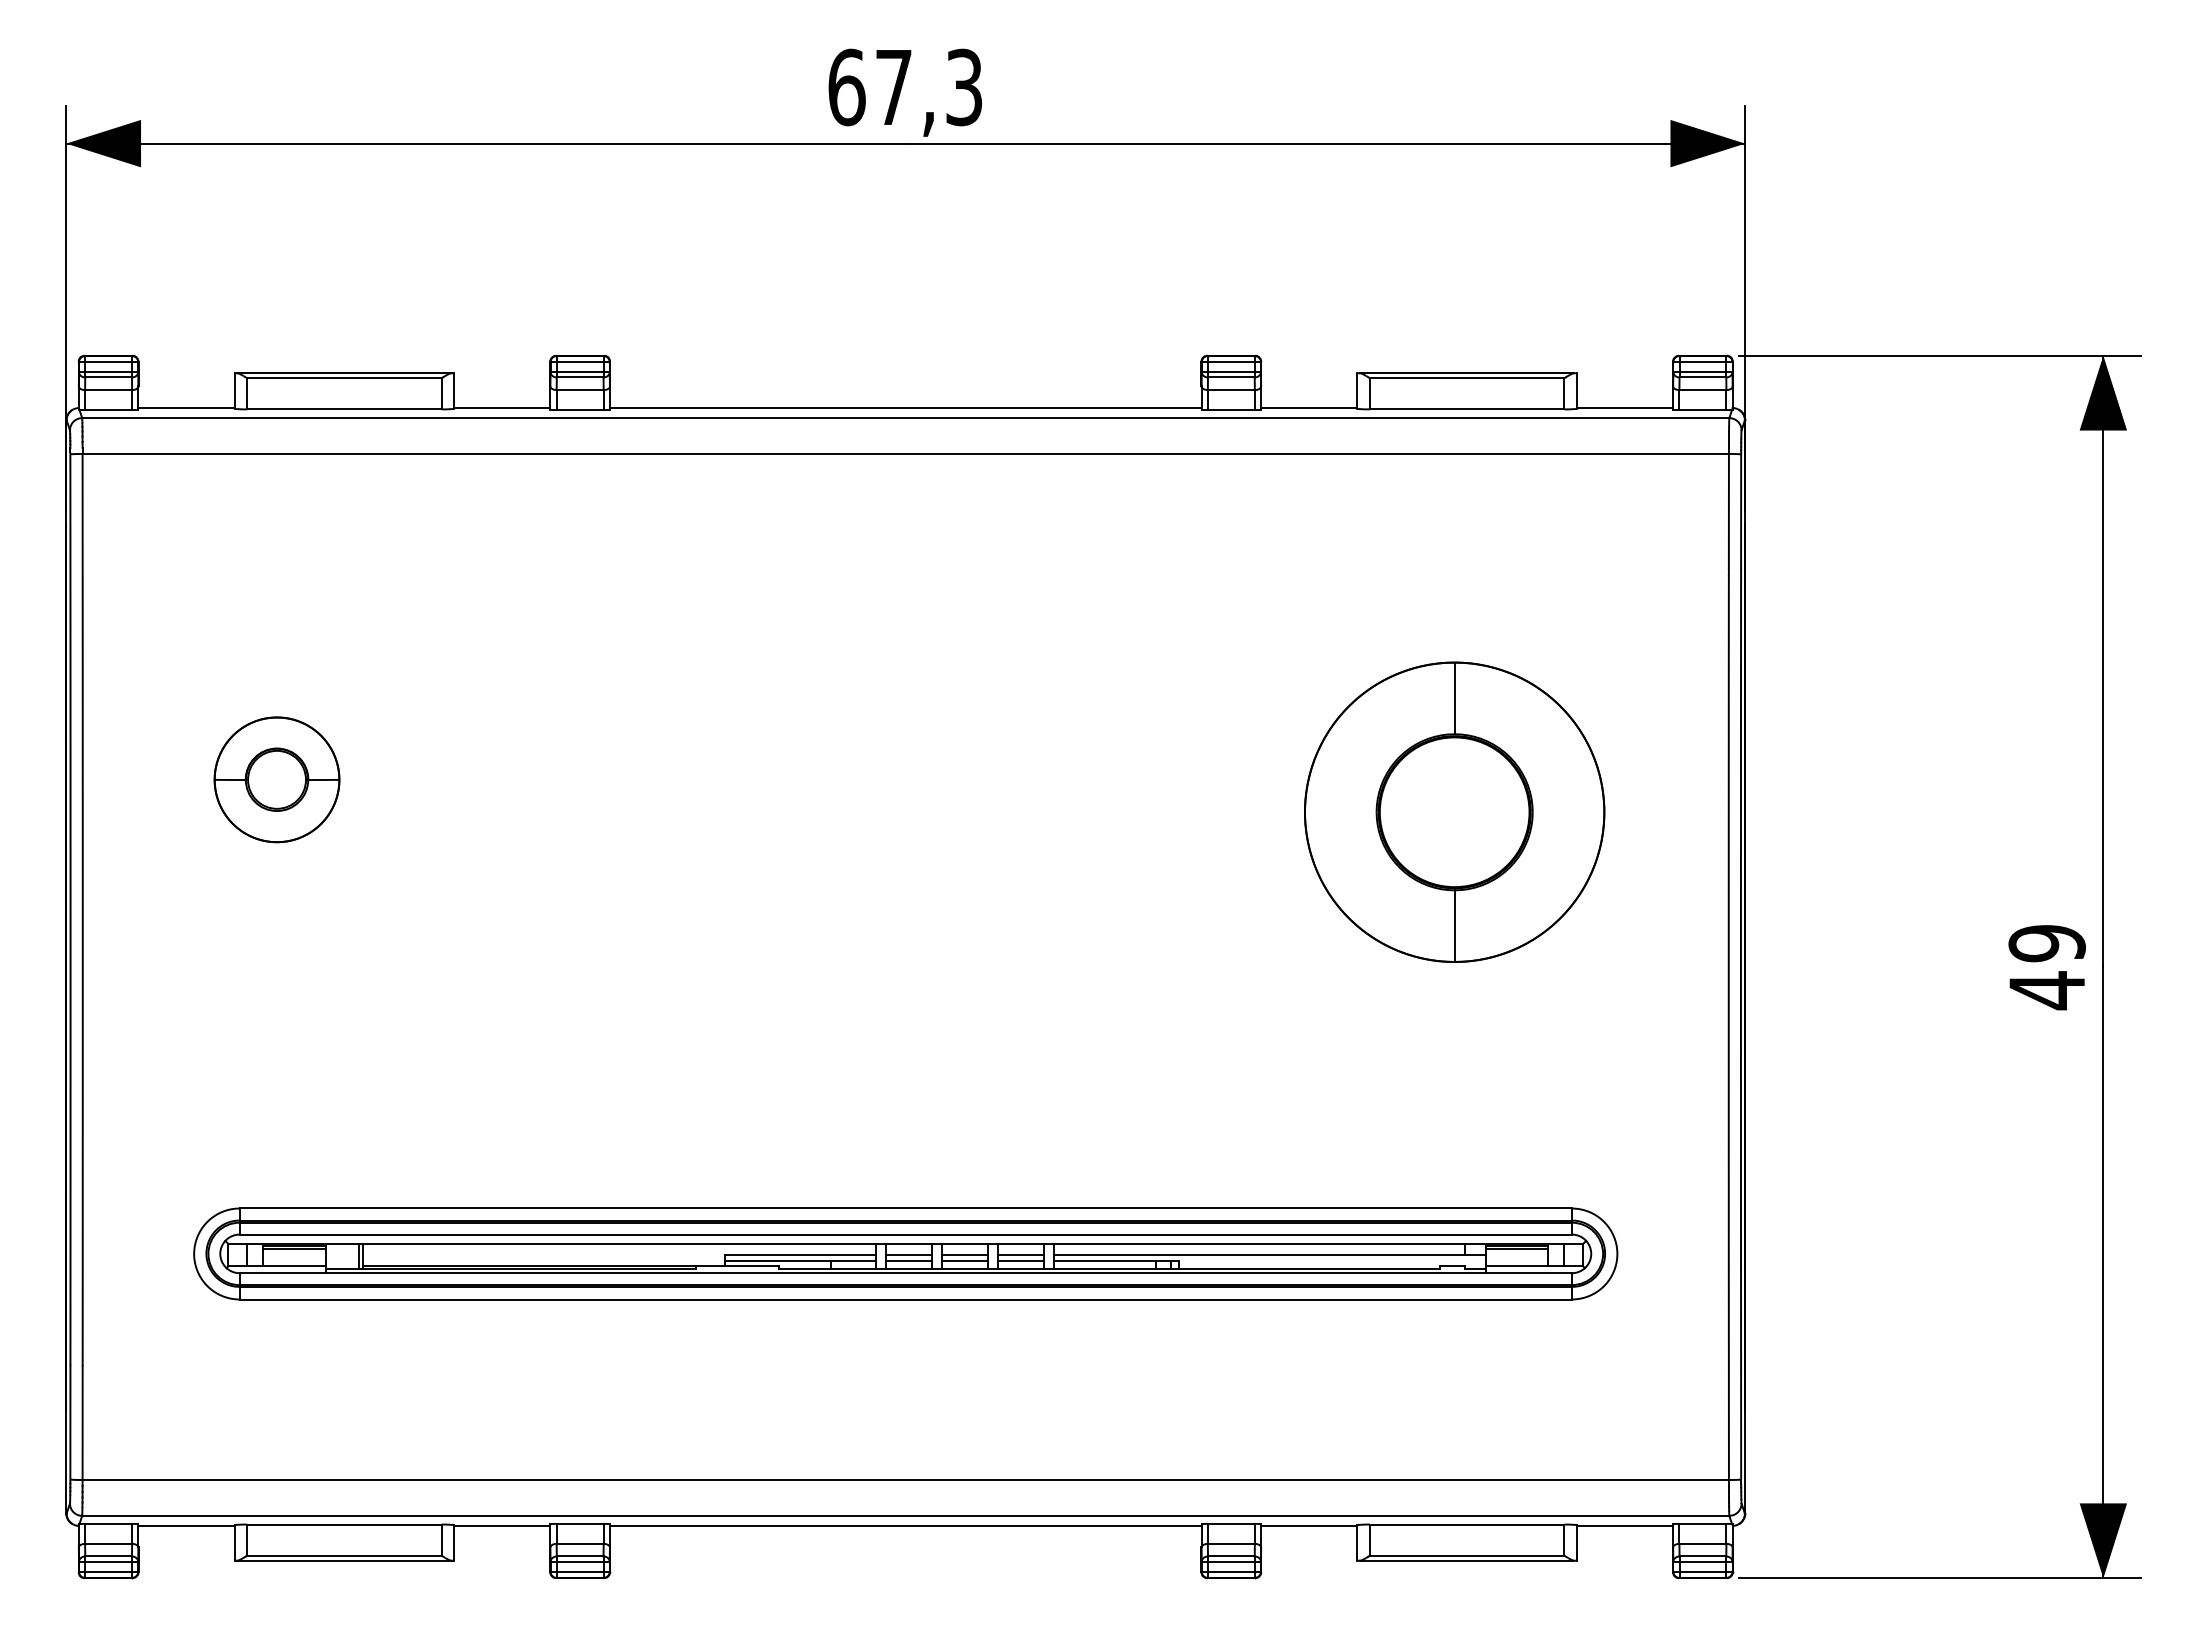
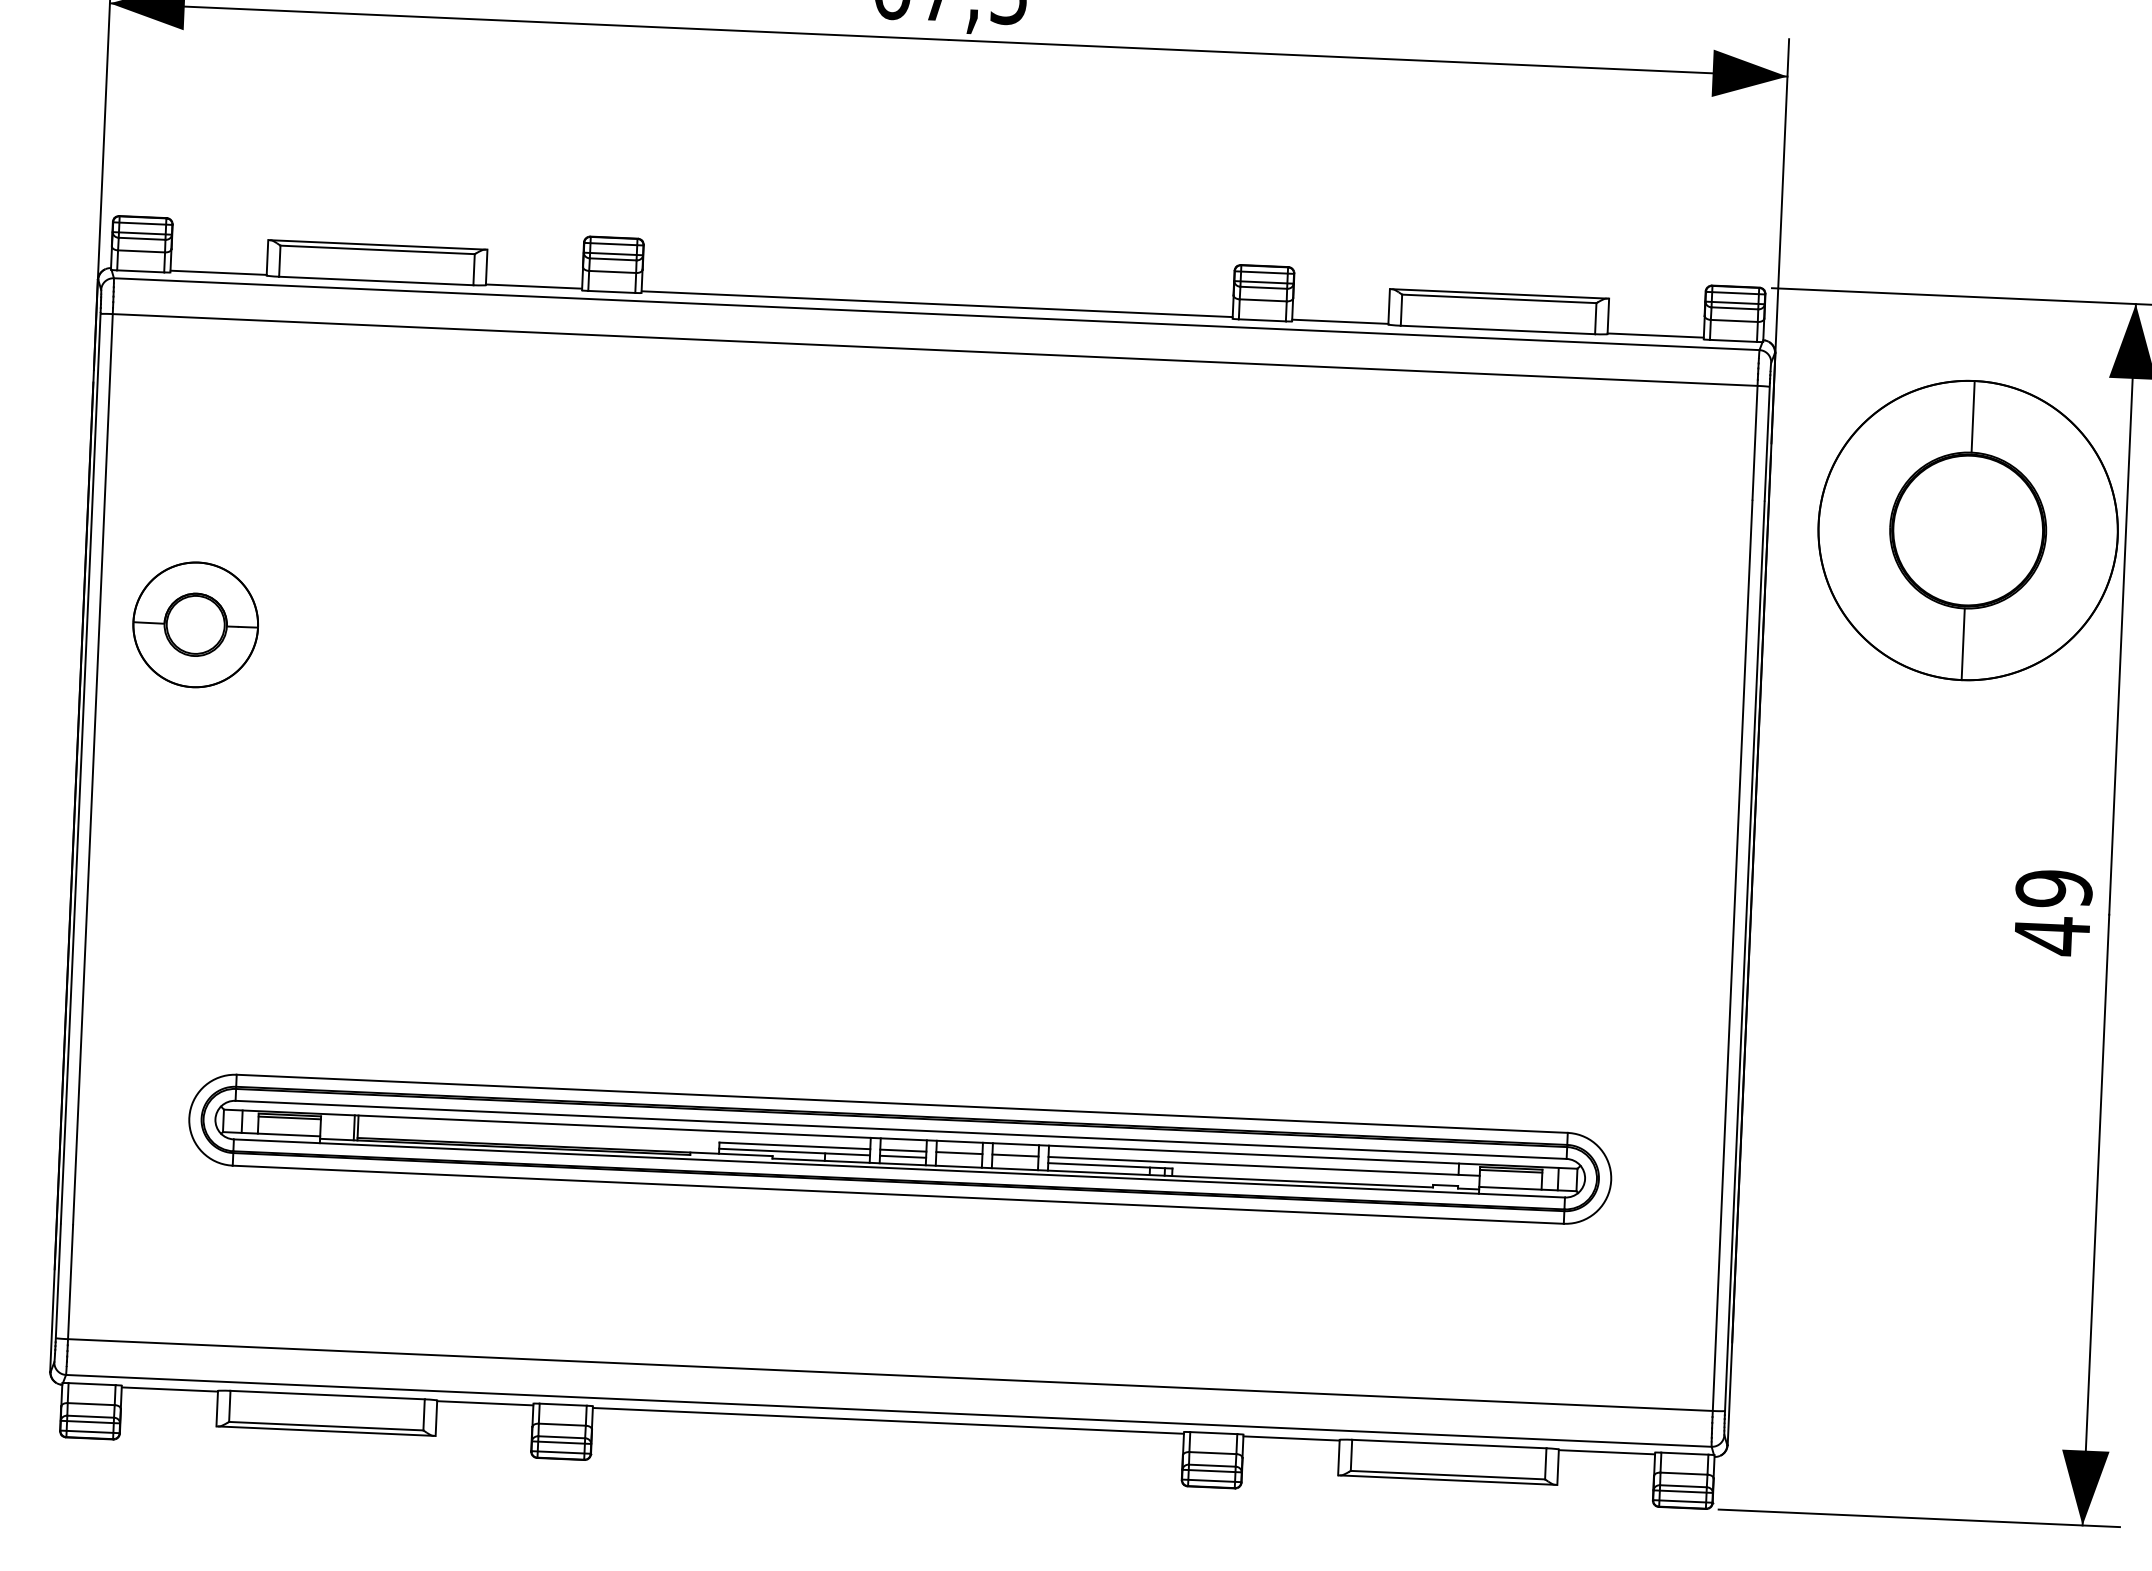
part: (276, 779) -> (195, 624), moved
part: (1454, 811) -> (1968, 529), moved
line: (964, 1261) -> (958, 1159), removed
line: (1021, 1261) -> (1015, 1161), removed

